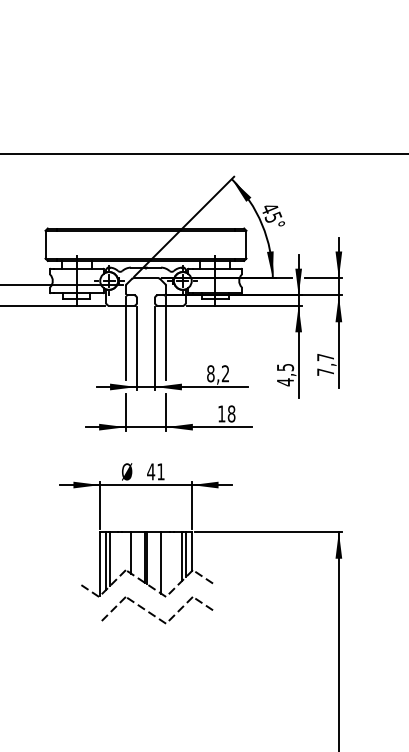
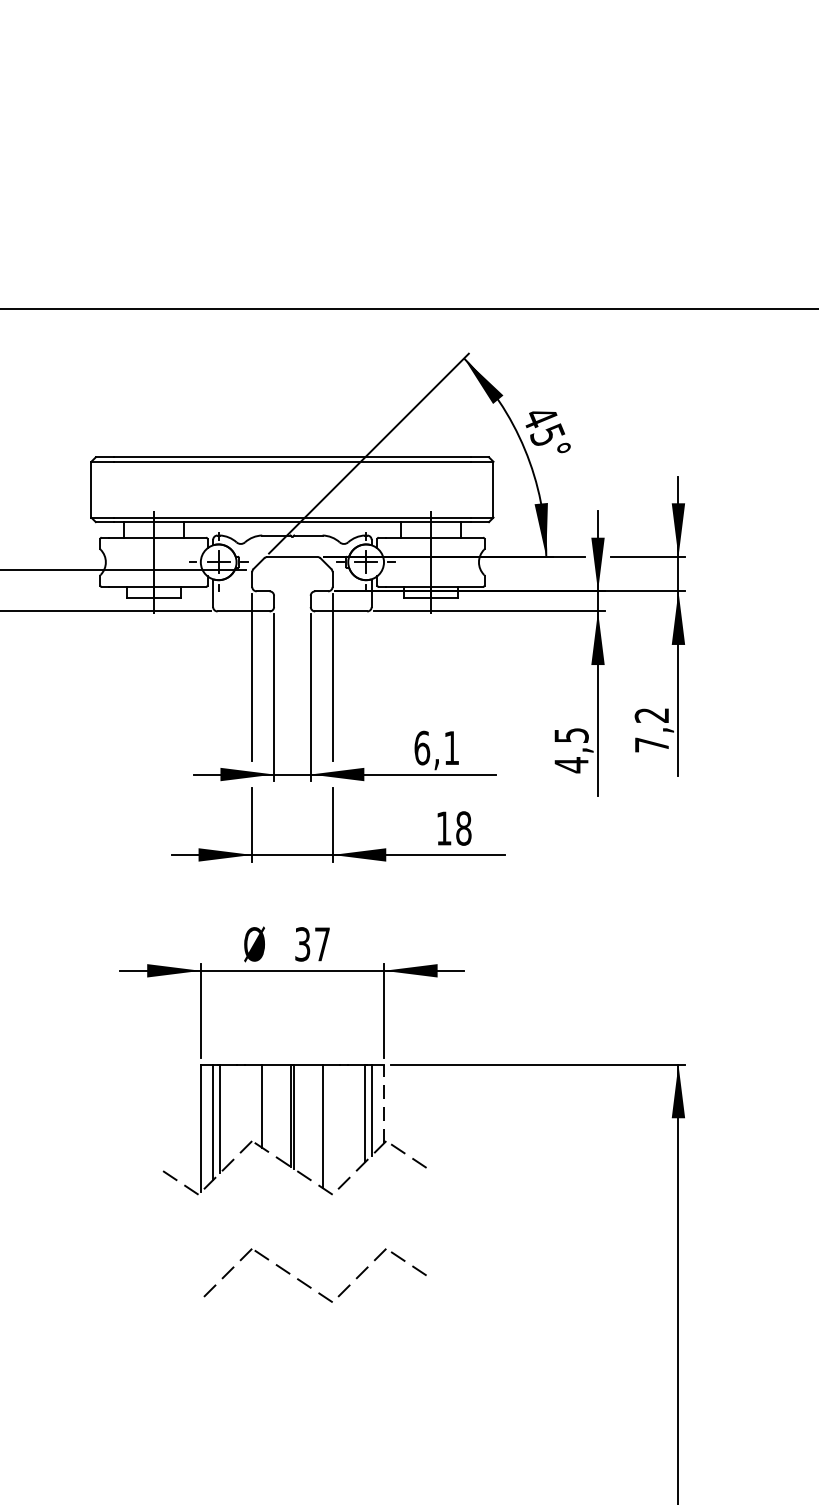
text: (325, 357) -> (651, 715), 7,7 -> 7,2
text: (218, 373) -> (437, 747), 8,2 -> 6,1
text: (155, 471) -> (311, 943), 41 -> 37
line: (191, 551) -> (383, 1103), solid -> dashed
part: (157, 610) -> (315, 1275), moved

